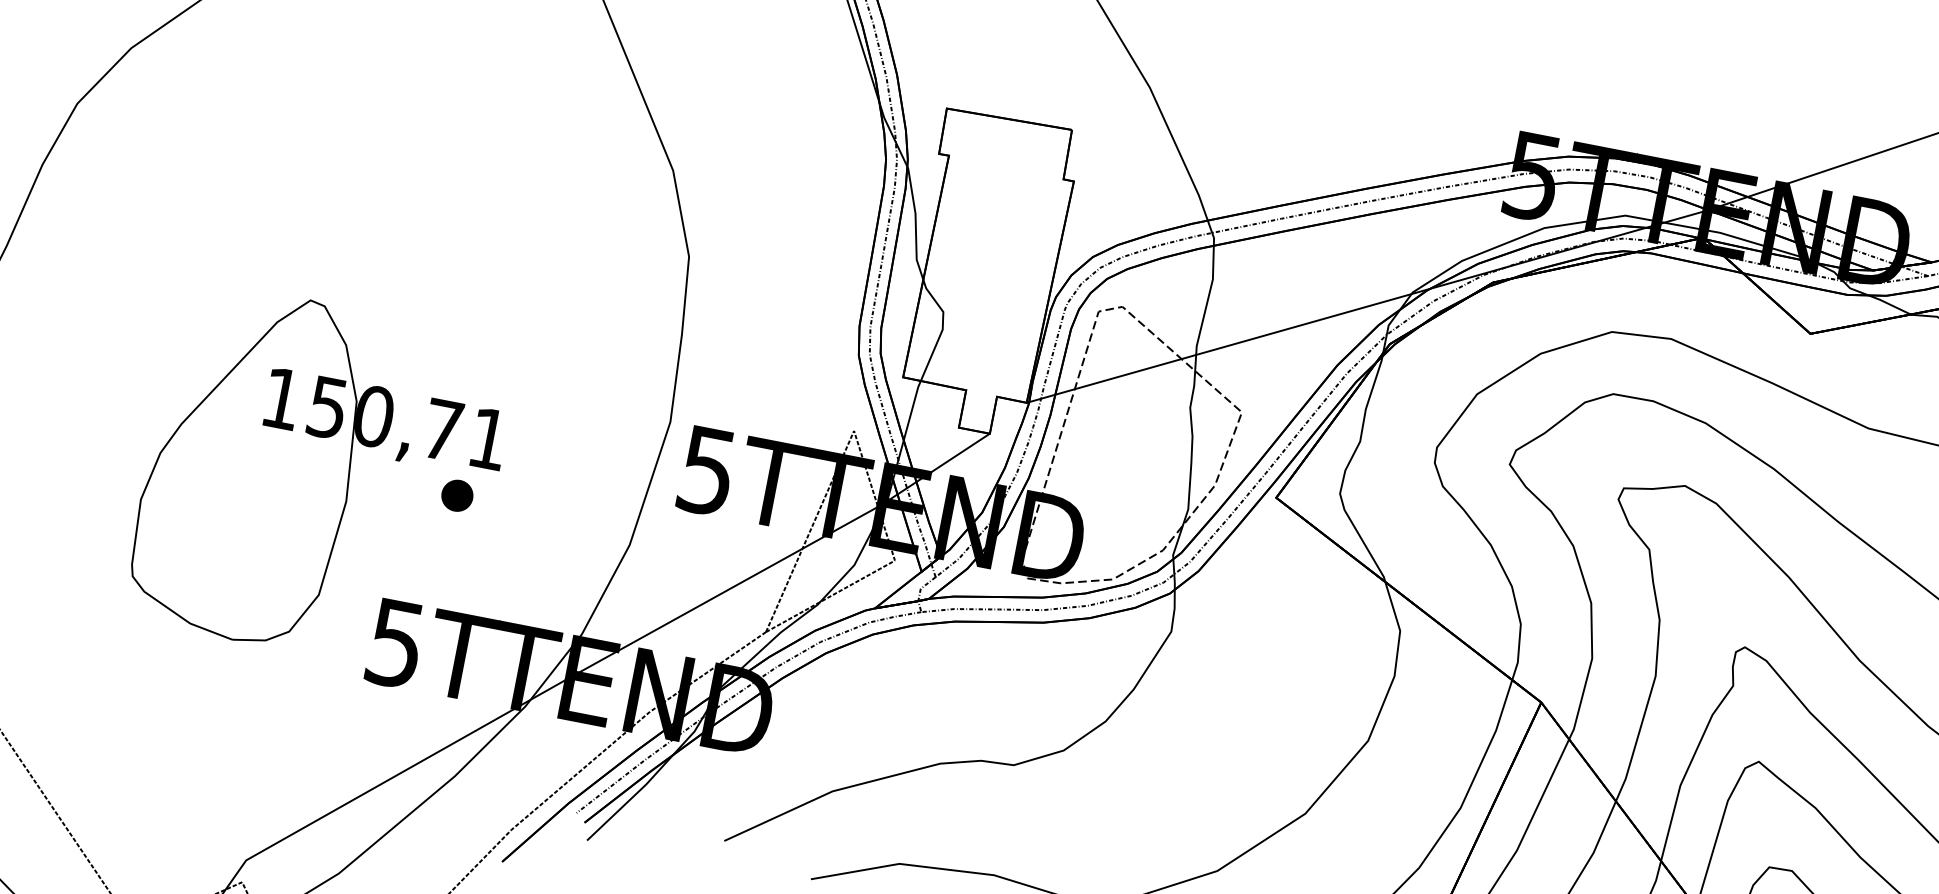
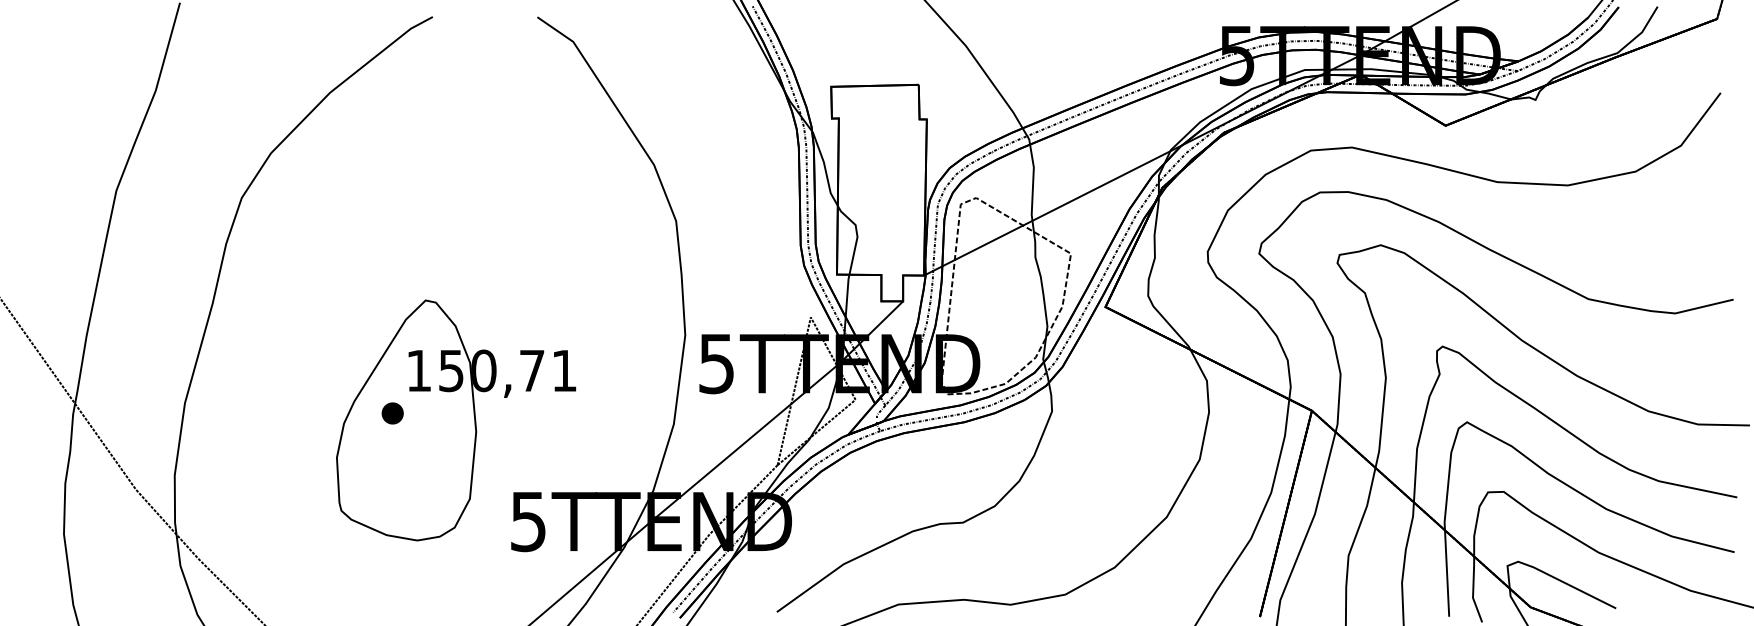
part: (457, 495) -> (392, 413), moved

